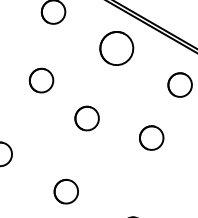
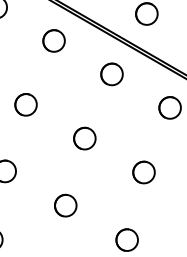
part: (116, 48) -> (111, 74), size x0.71
part: (40, 80) -> (25, 104), moved
part: (151, 138) -> (143, 172), moved

